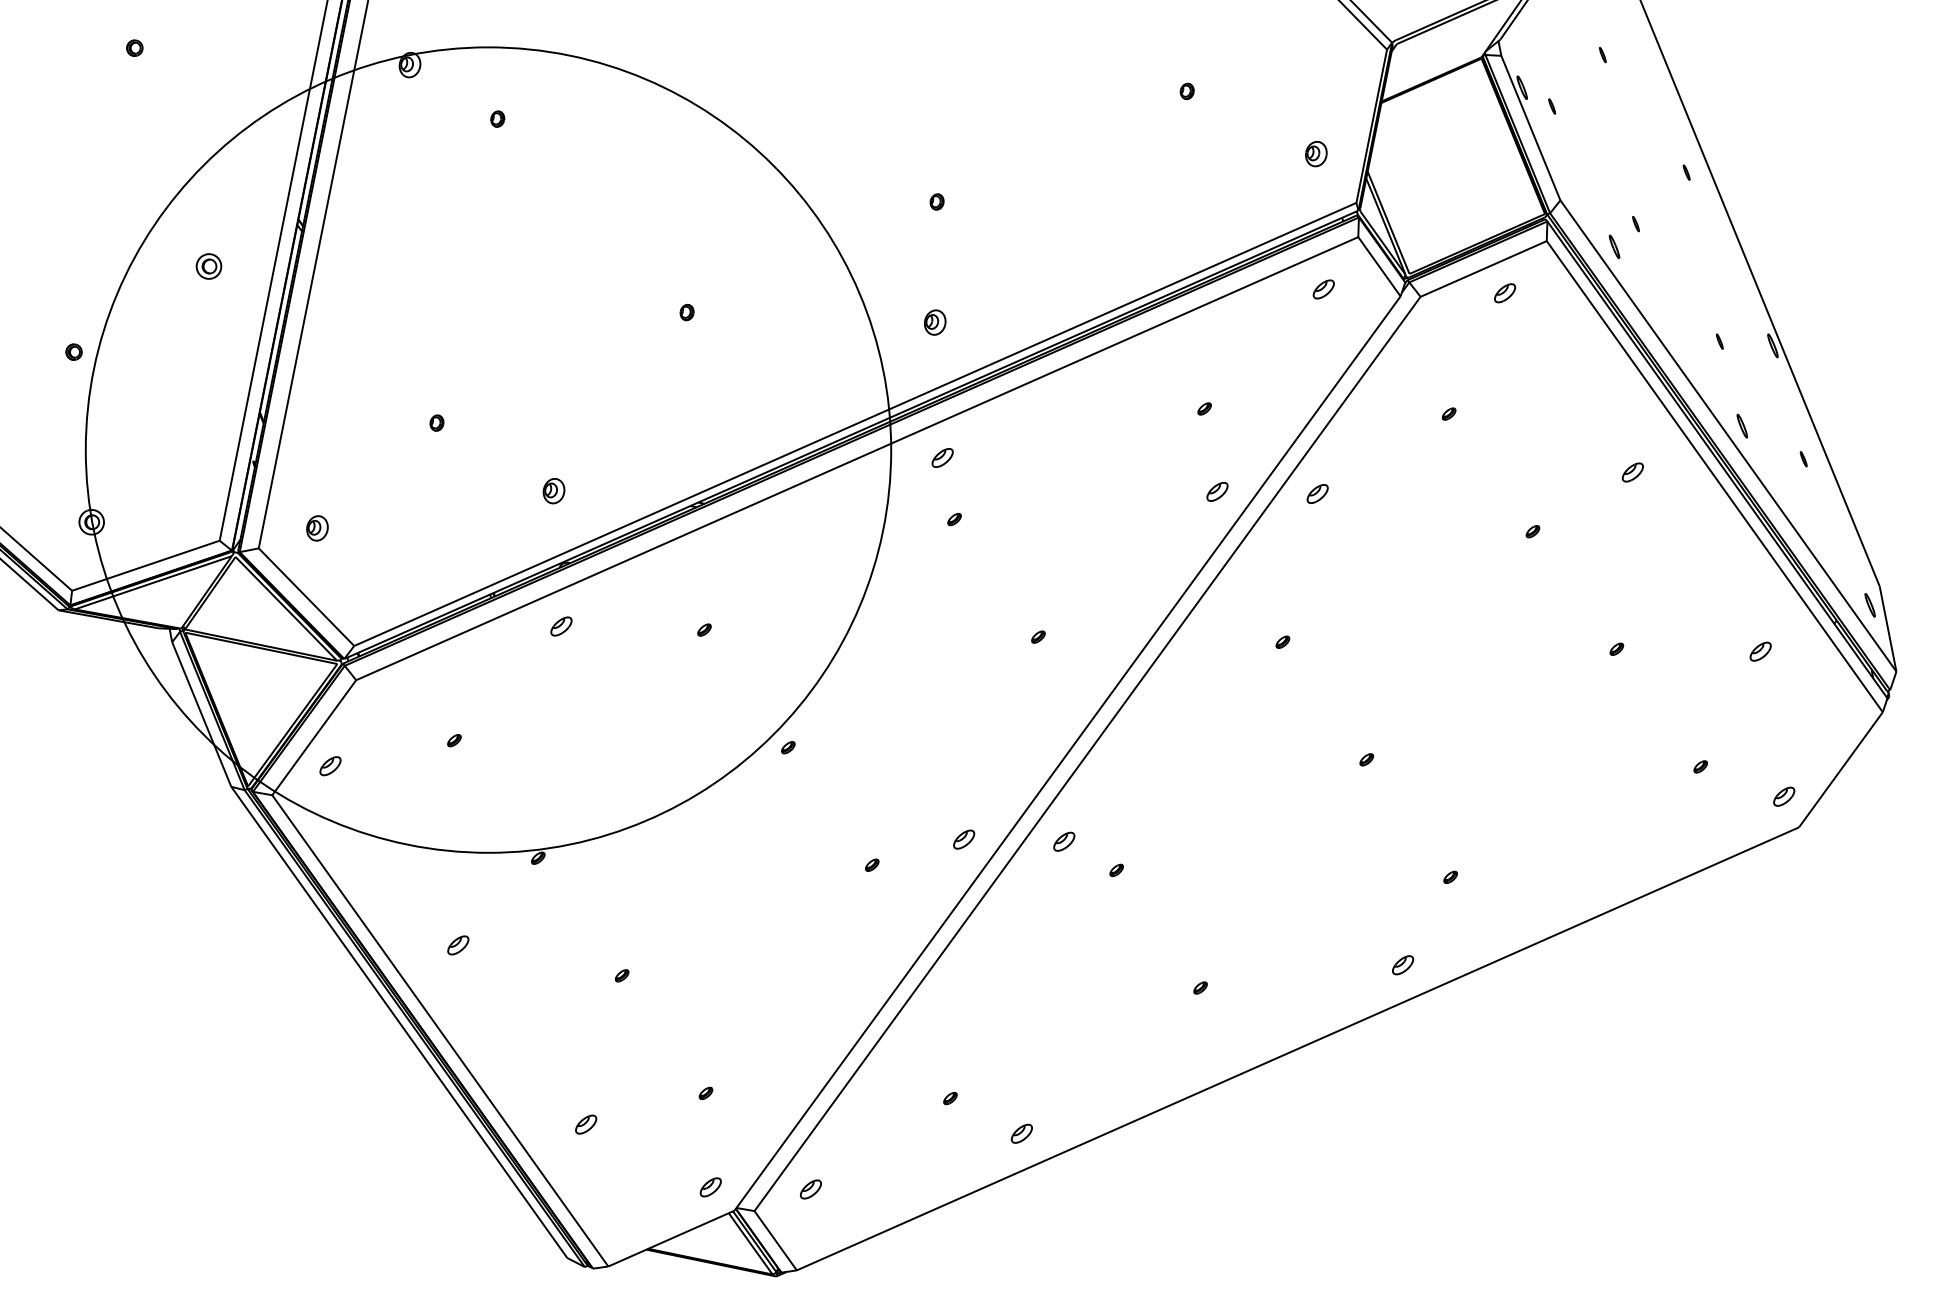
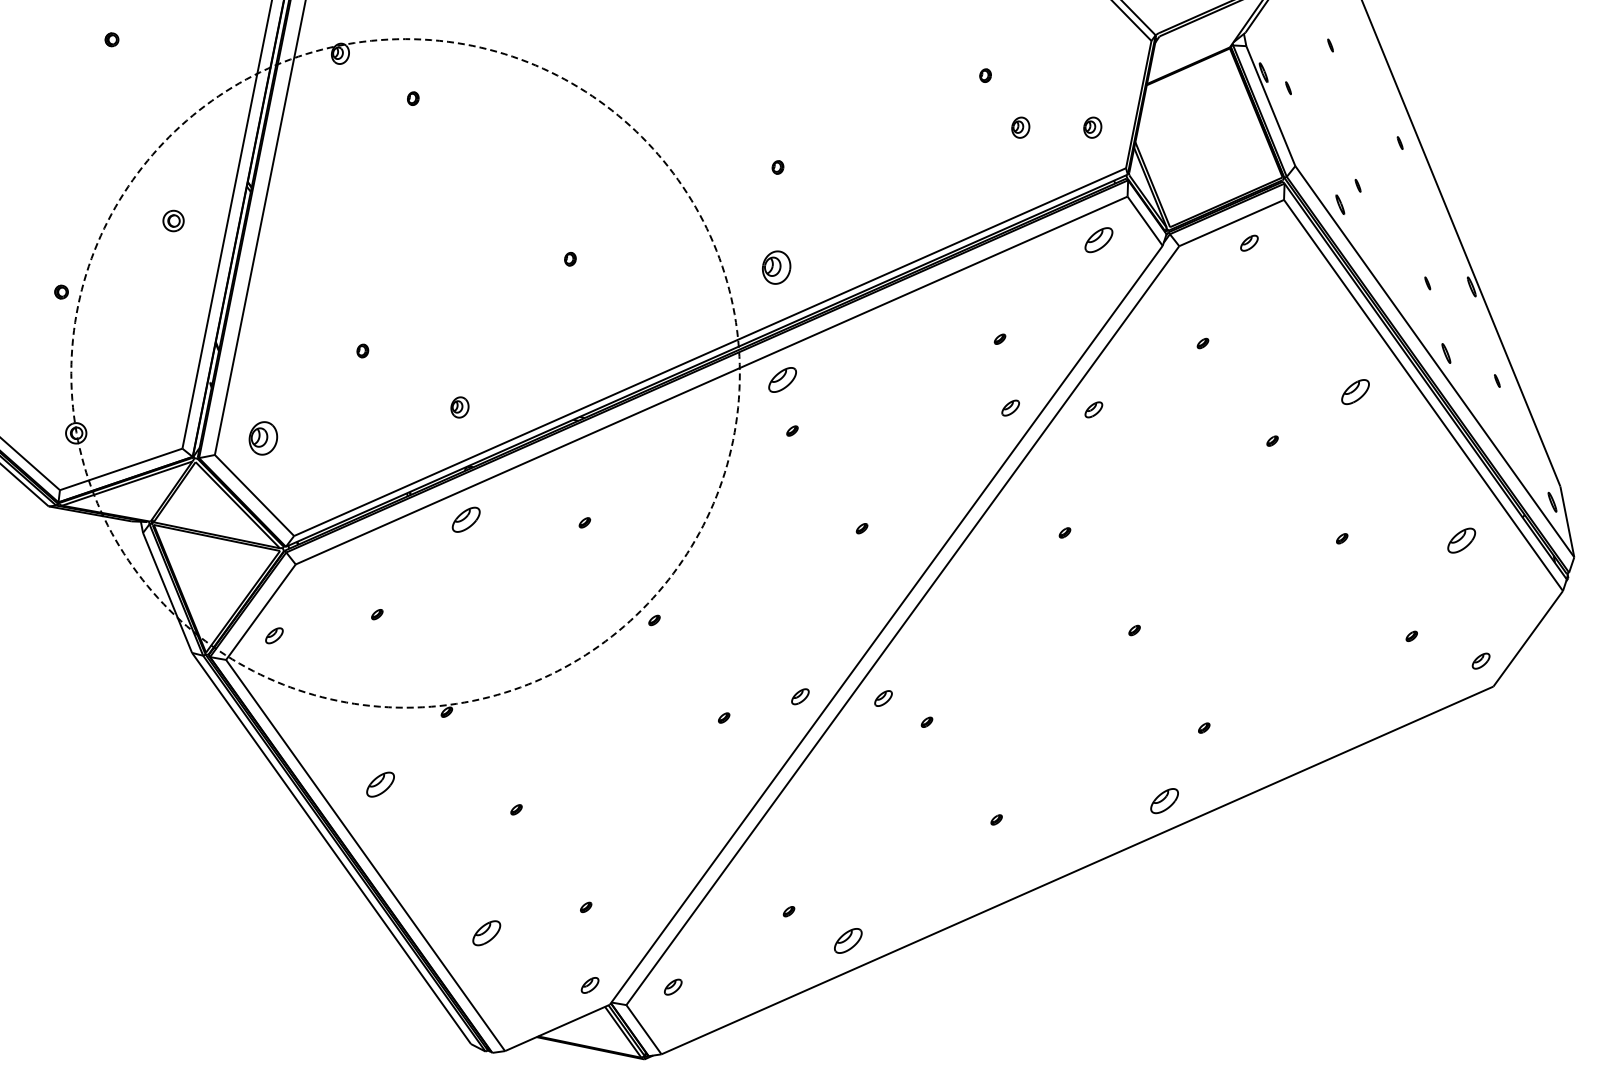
part: (1229, 153) -> (1020, 127), added
part: (1323, 288) -> (1098, 239), size x1.6
part: (934, 322) -> (775, 267), size x1.6
circle: (488, 450) -> (405, 373), solid -> dashed
part: (942, 457) -> (782, 379), size x1.6
part: (1632, 471) -> (1355, 391), size x1.6
part: (317, 528) -> (263, 438), size x1.6
part: (560, 626) -> (465, 519), size x1.6
part: (1760, 651) -> (1461, 540), size x1.6
part: (458, 945) -> (380, 784), size x1.6
part: (1402, 964) -> (1164, 800), size x1.6
part: (585, 1124) -> (486, 933), size x1.6
part: (1022, 1133) -> (848, 940), size x1.6

